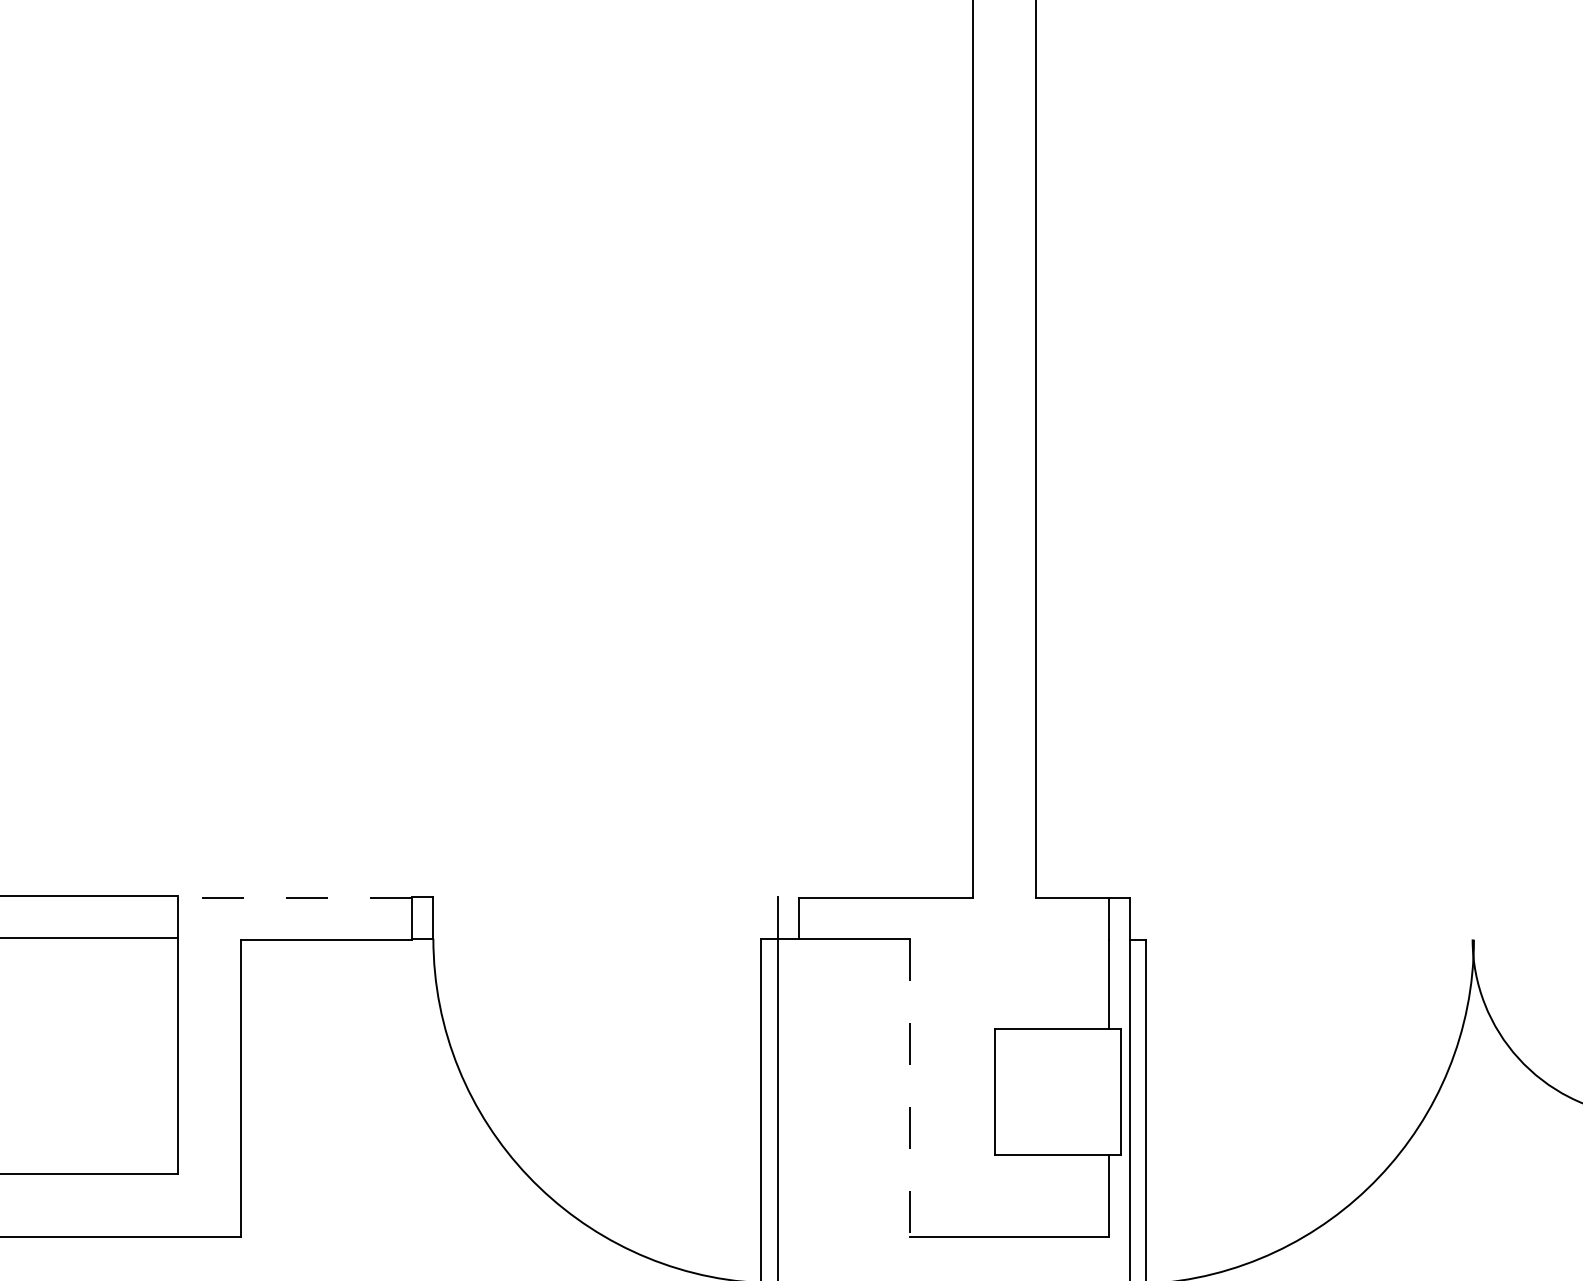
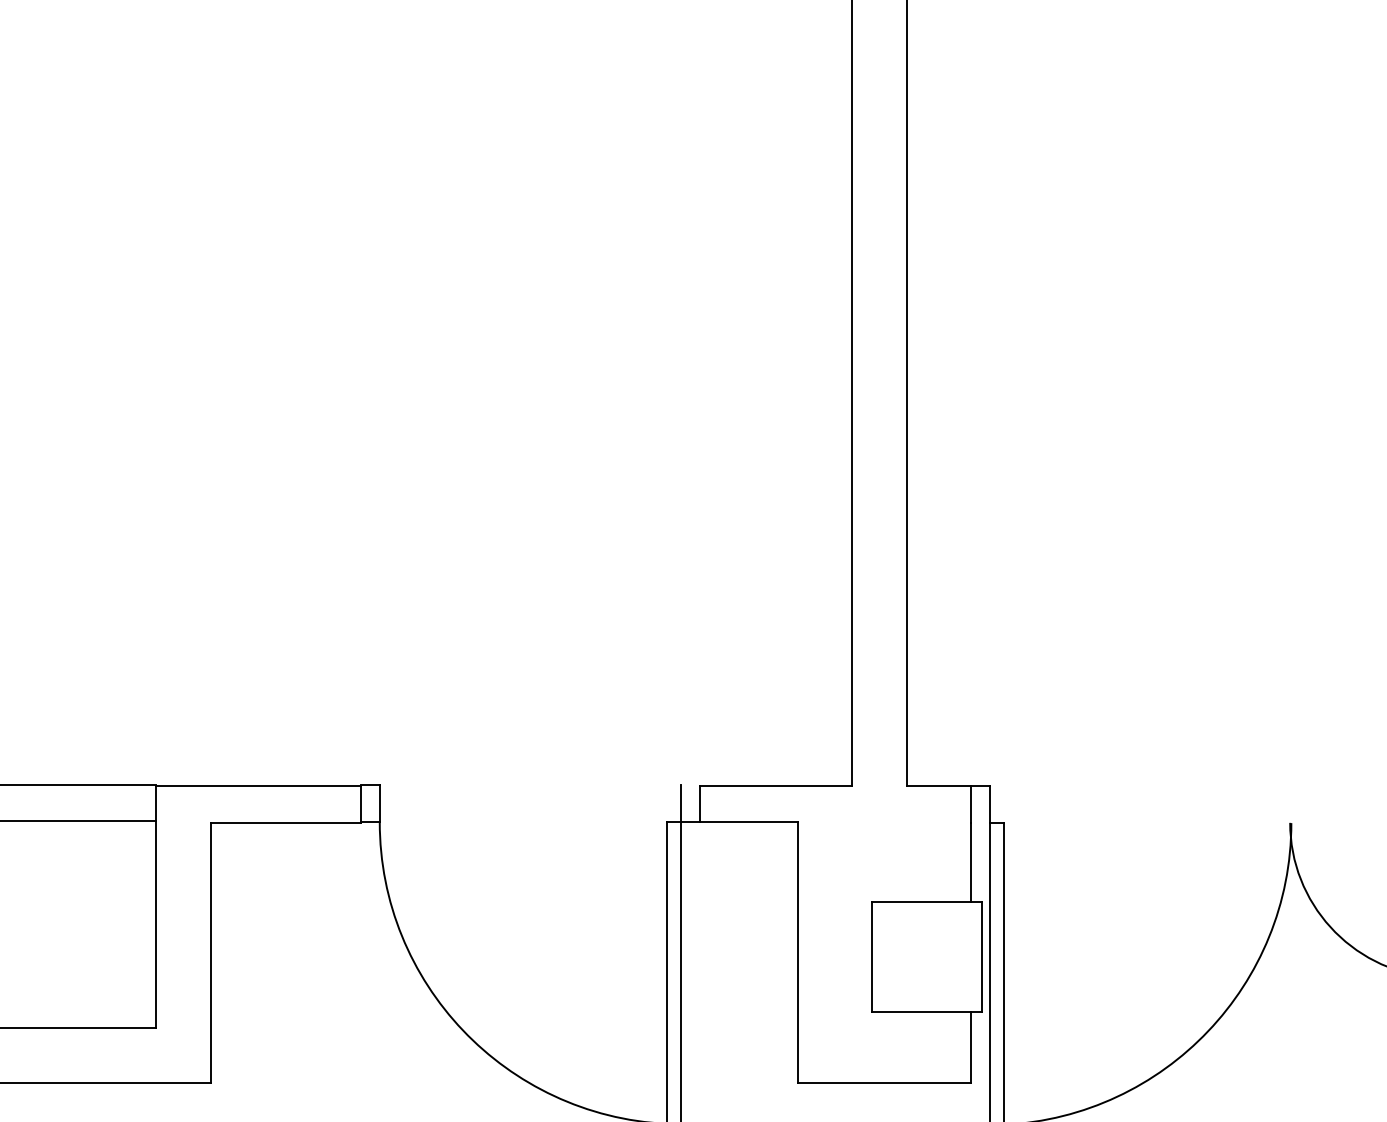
line: (294, 897) -> (258, 786), dashed -> solid
line: (910, 1087) -> (797, 952), dashed -> solid

